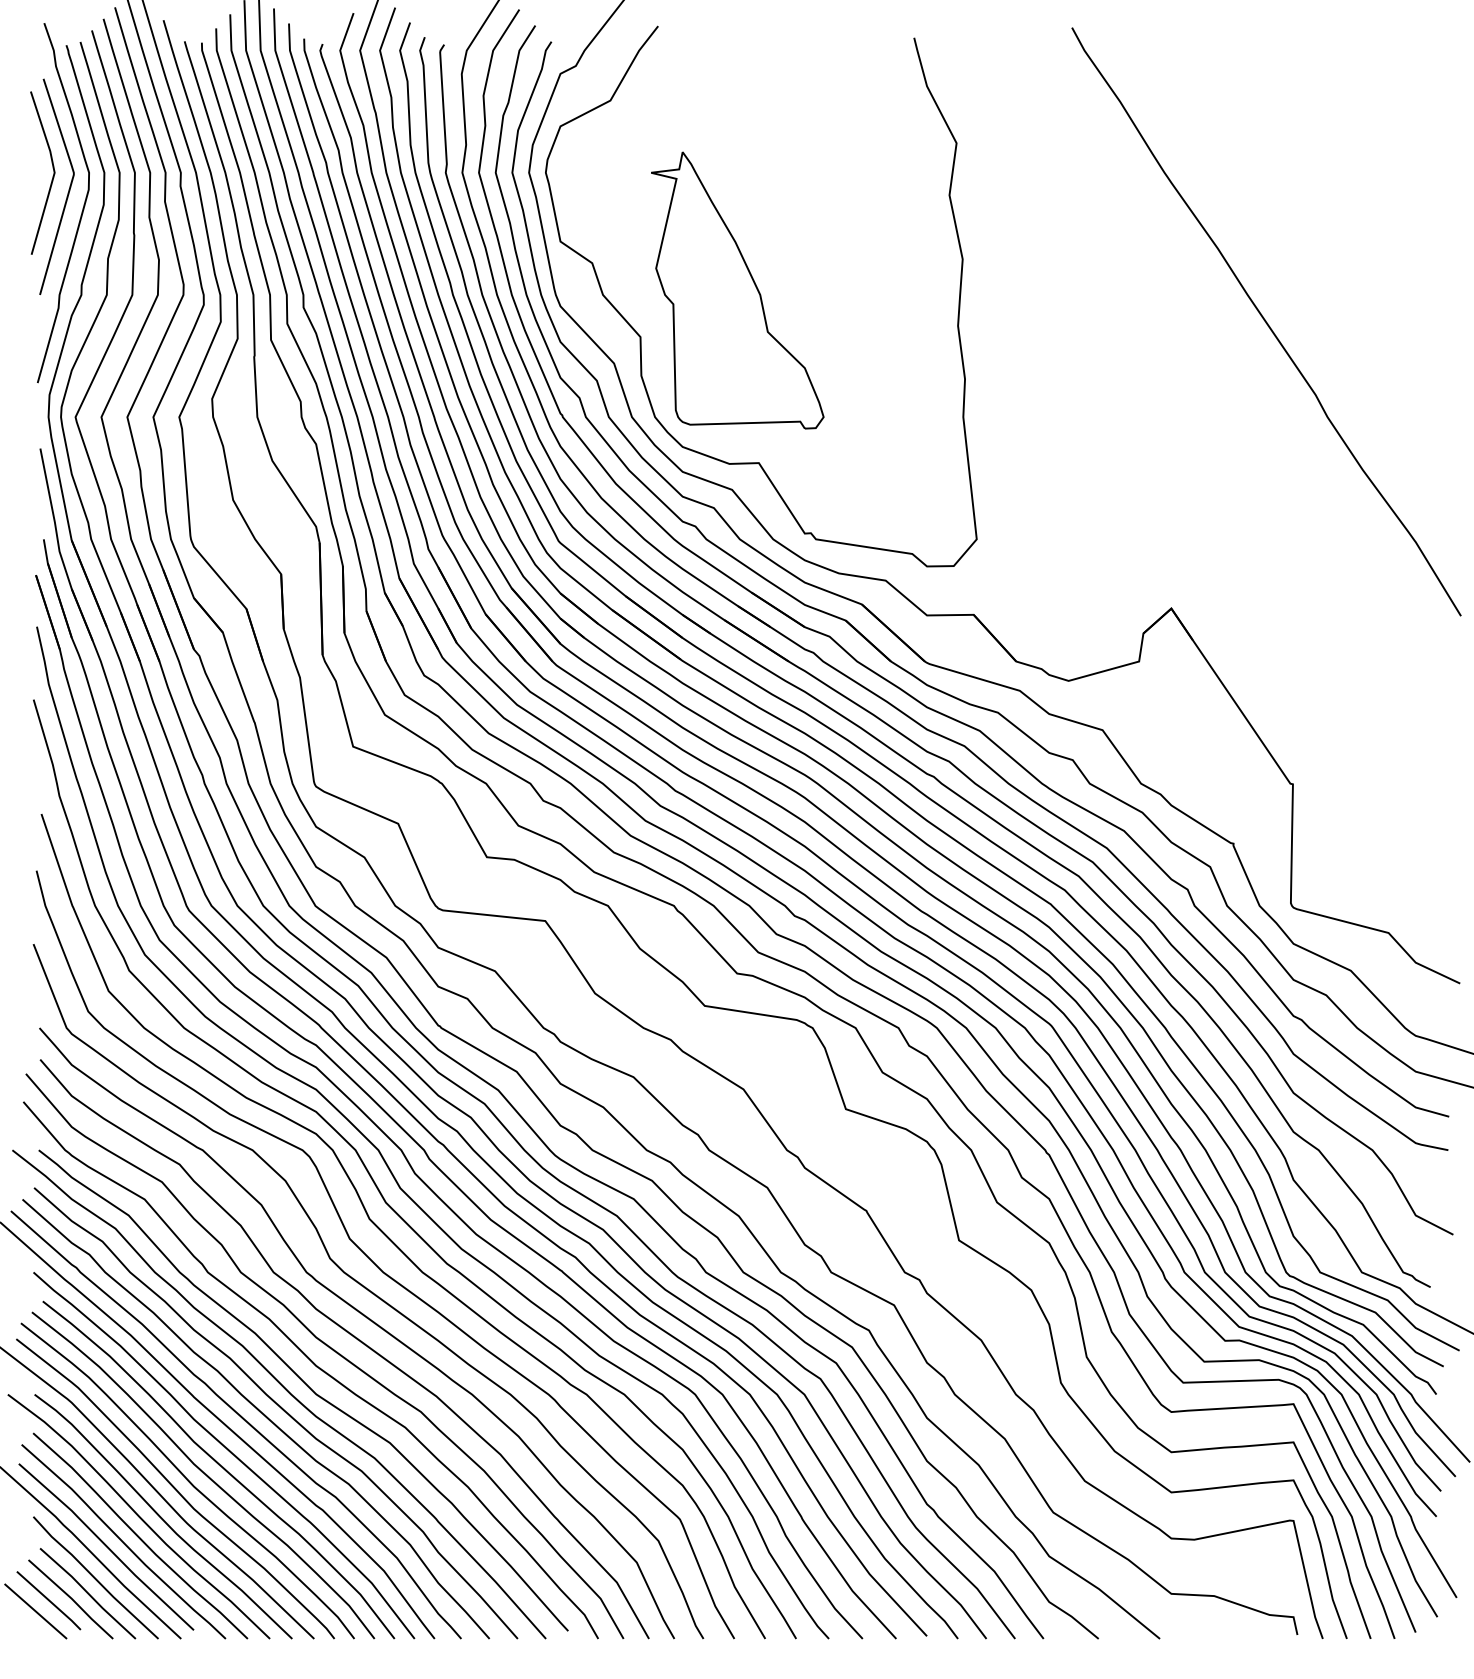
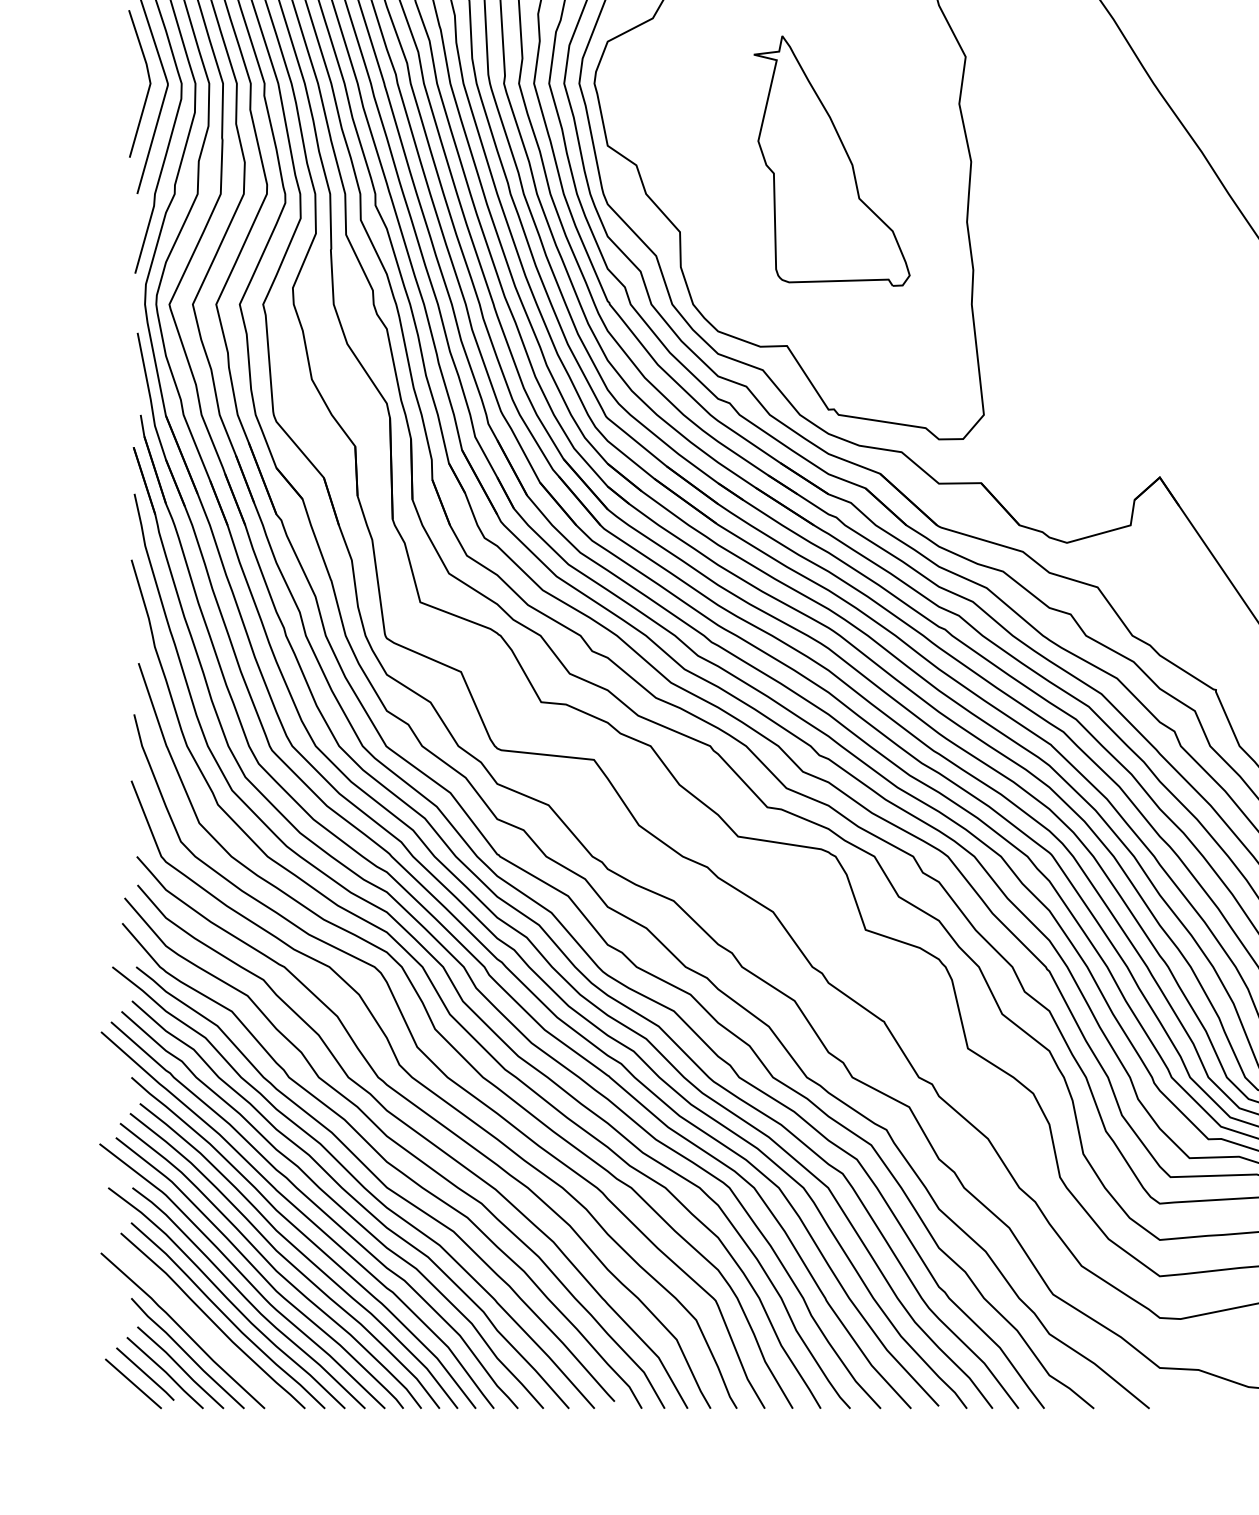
part: (737, 290) -> (831, 161), moved
curve: (106, 1546) -> (197, 1325), removed

